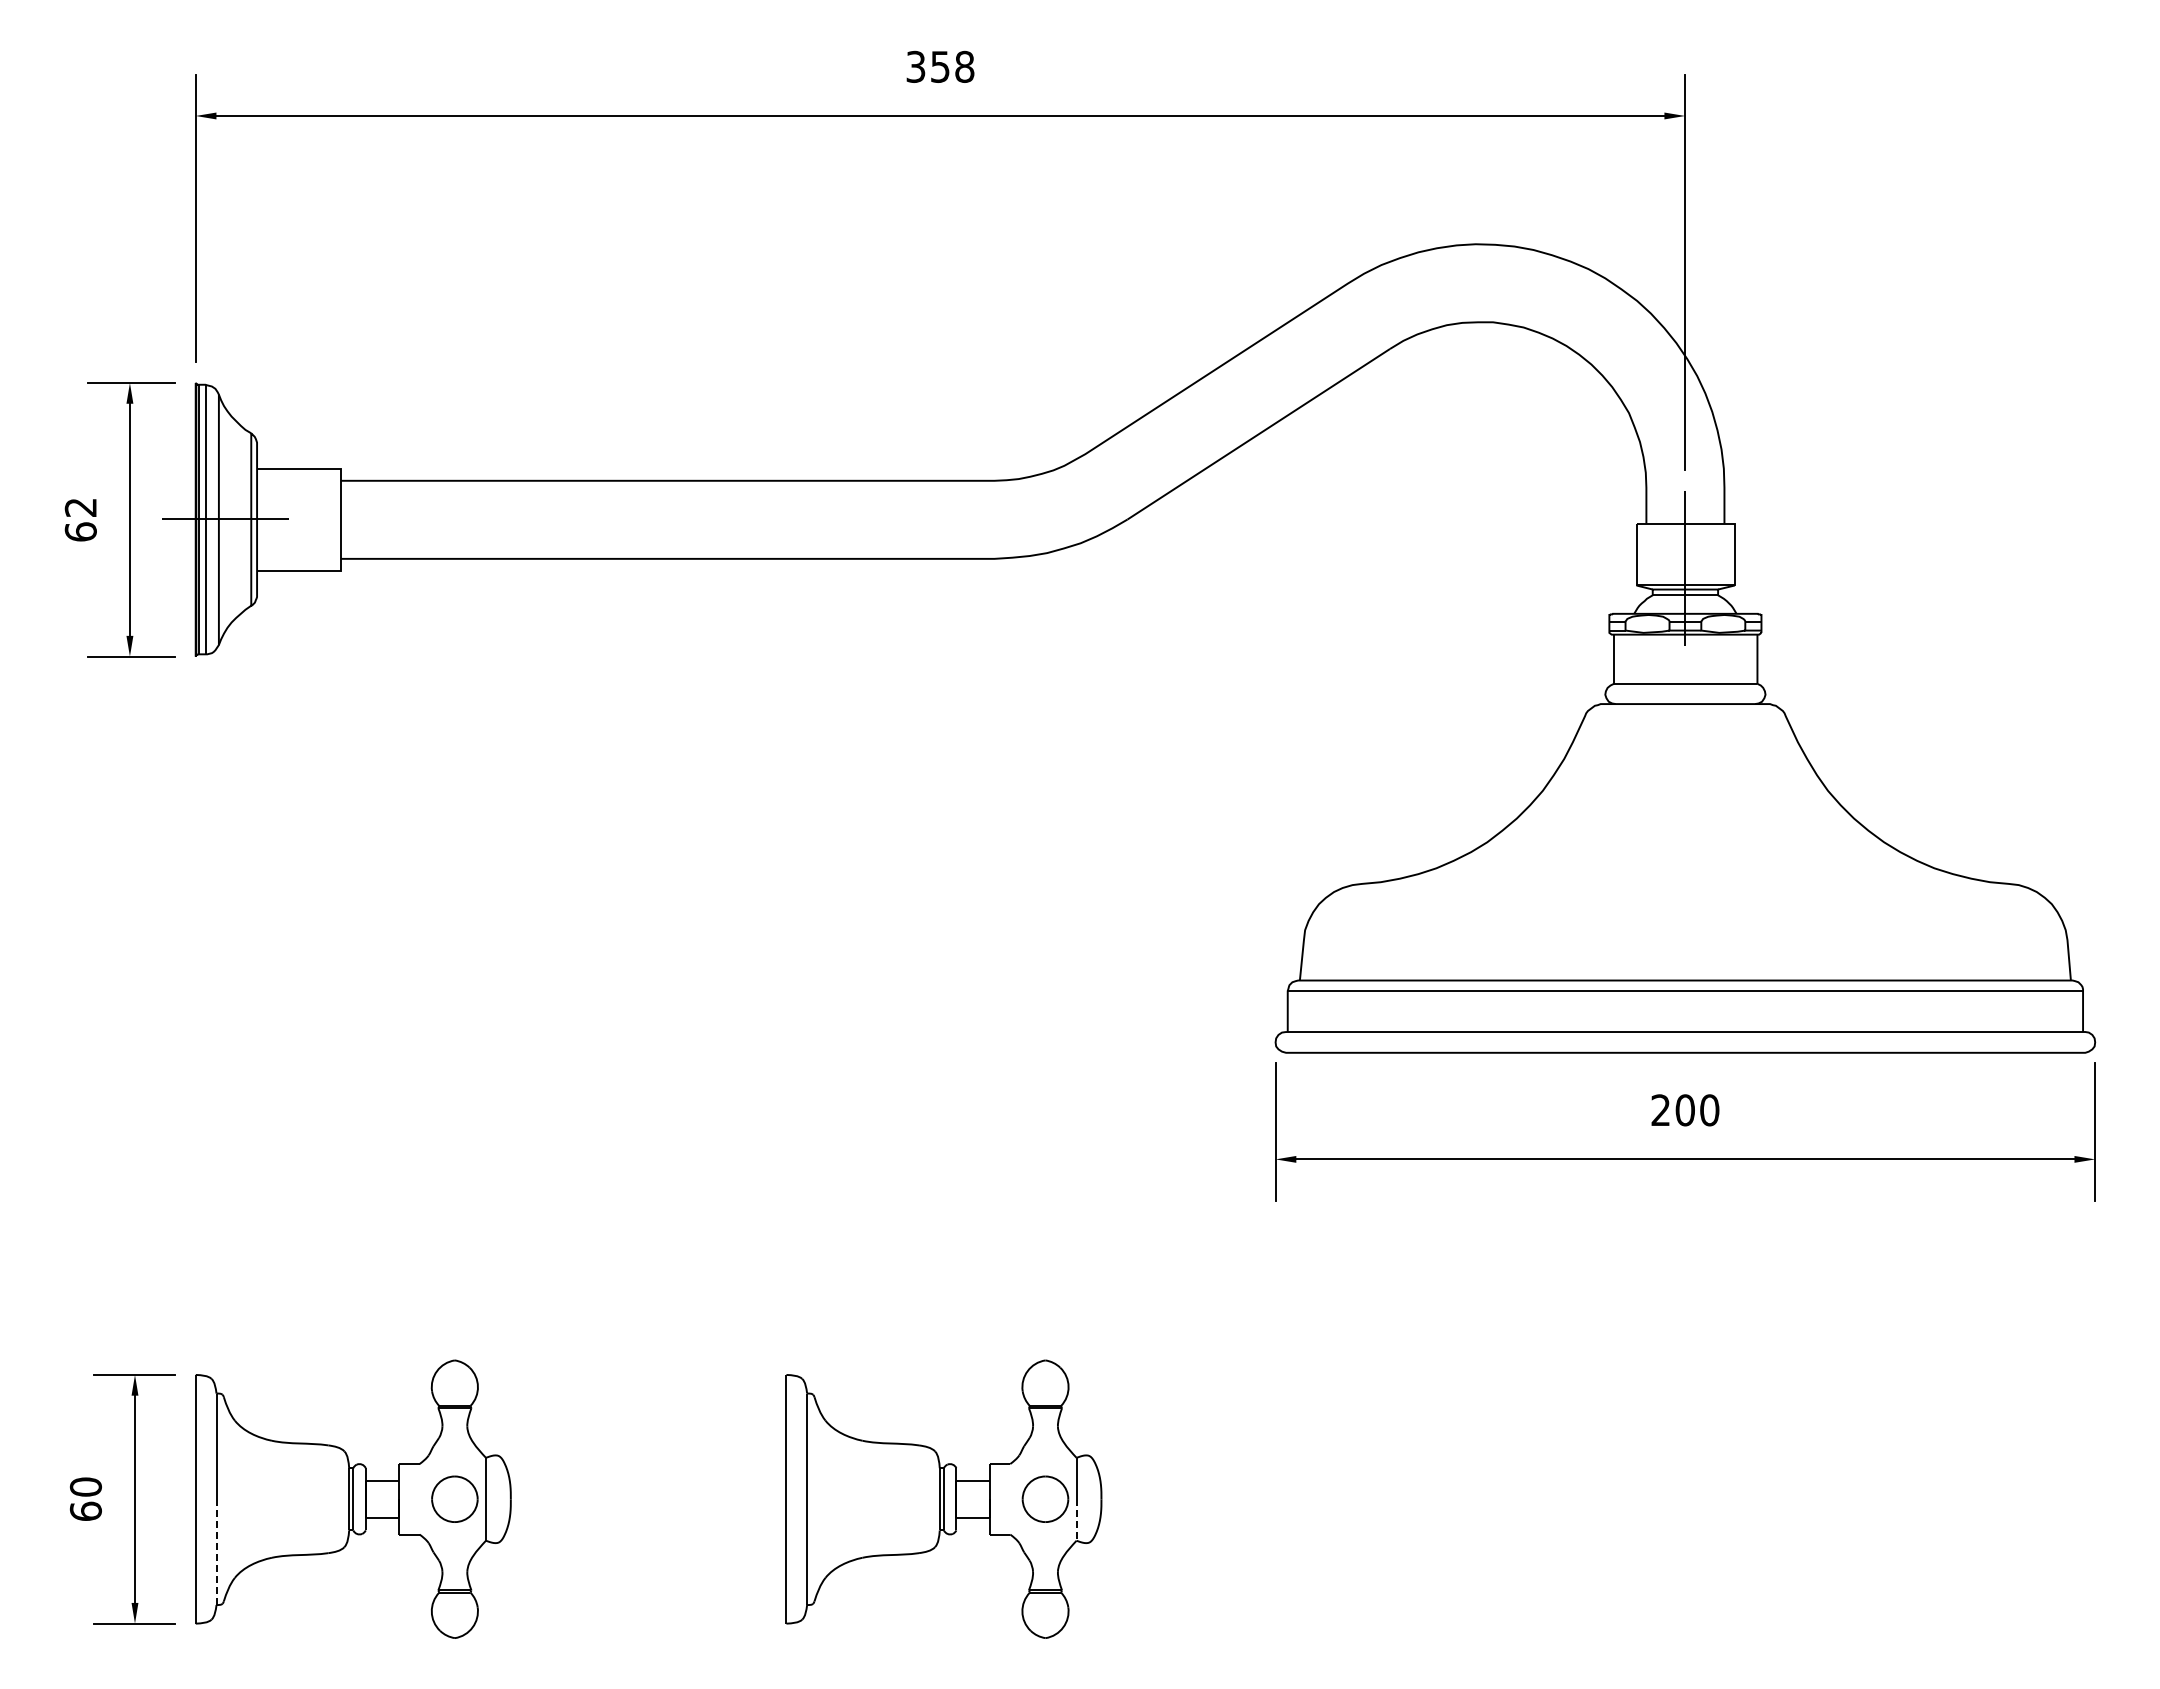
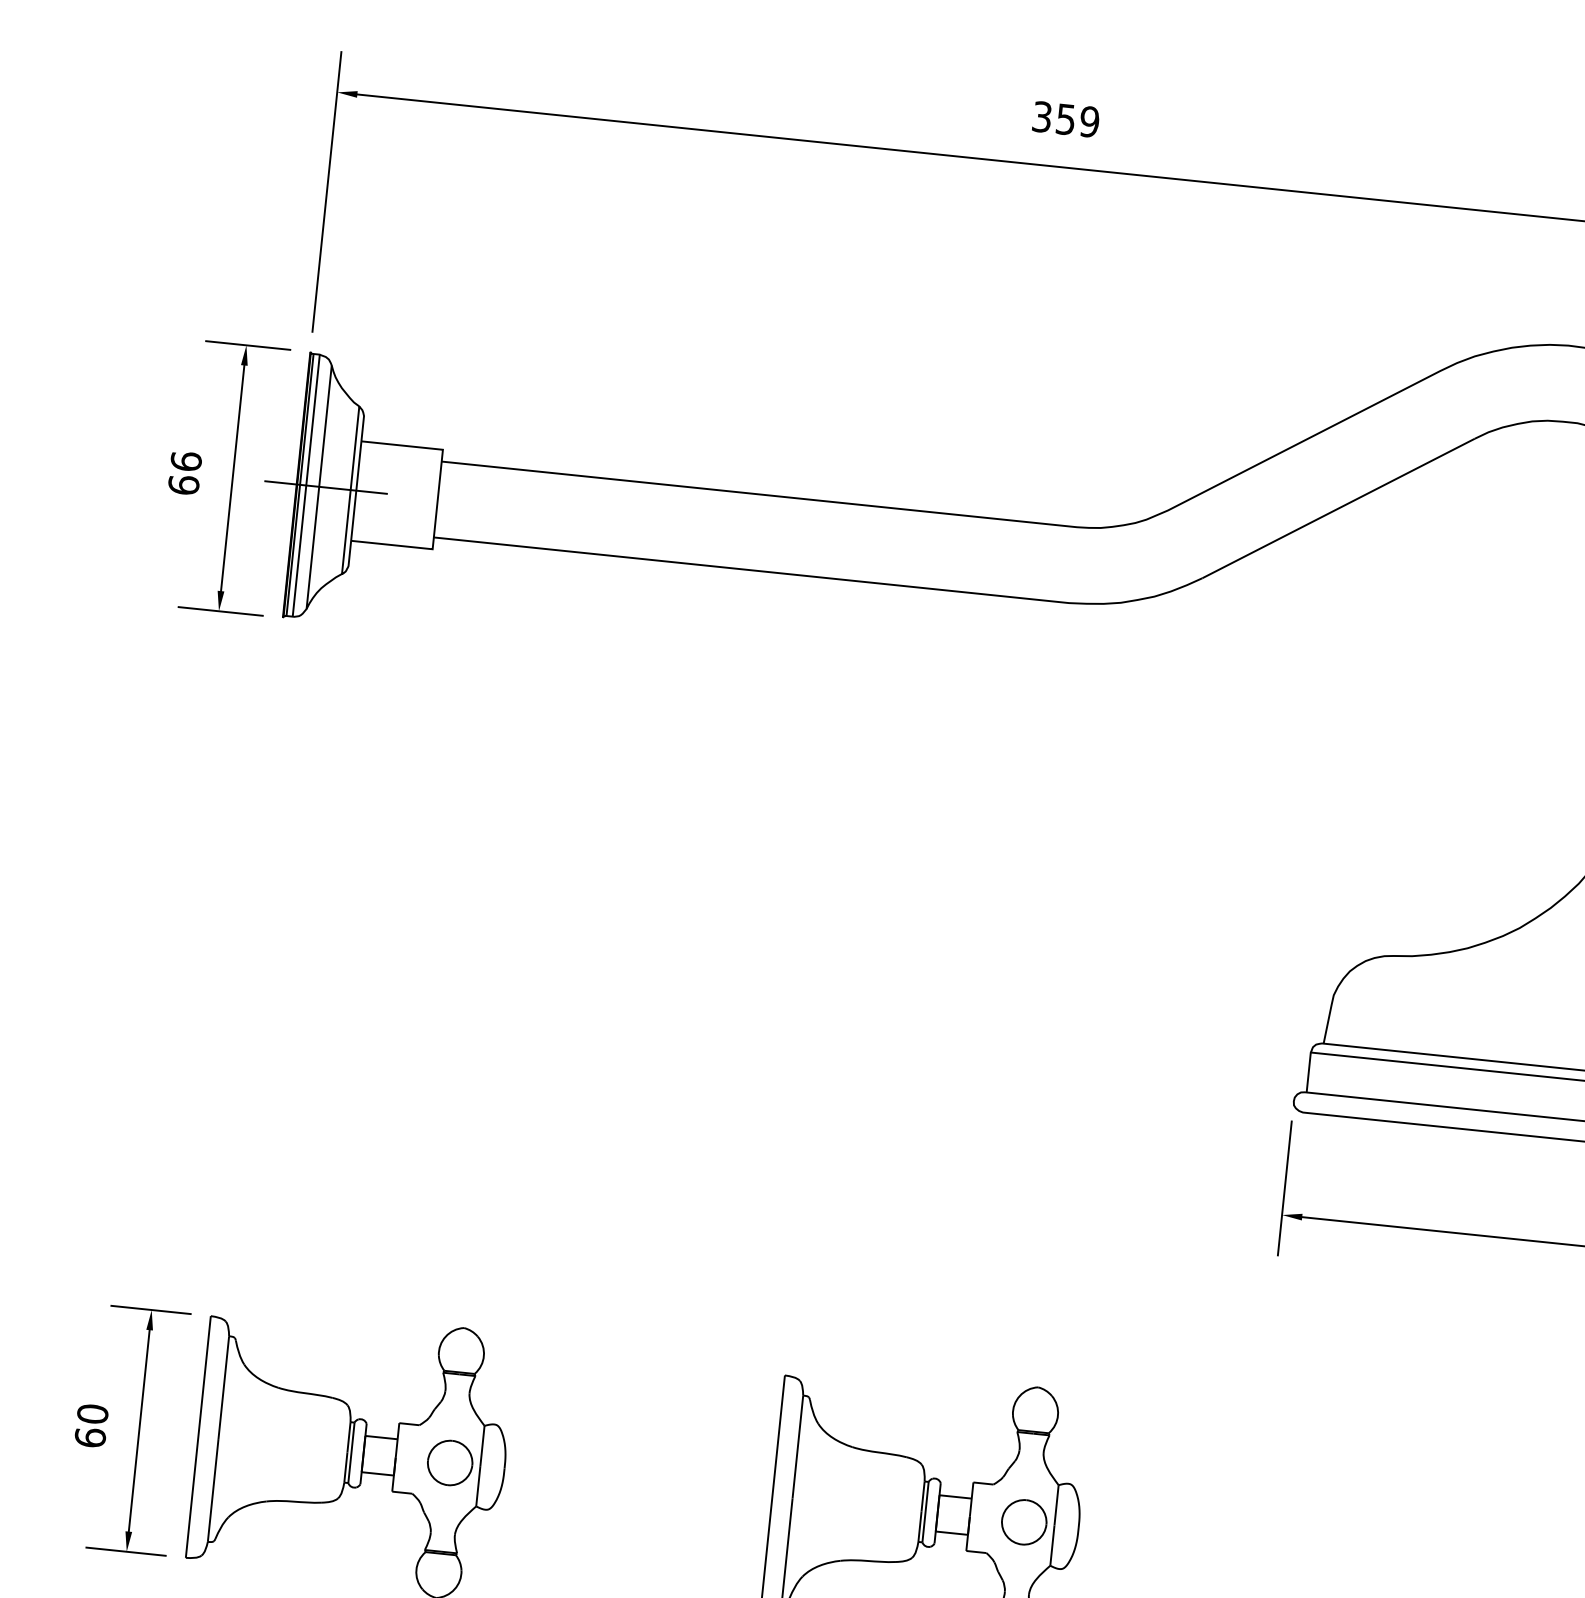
text: (964, 66) -> (1089, 121), 358 -> 359
text: (80, 507) -> (185, 461), 62 -> 66
line: (1076, 1520) -> (1052, 1546), dashed -> solid
line: (216, 1552) -> (213, 1490), dashed -> solid

